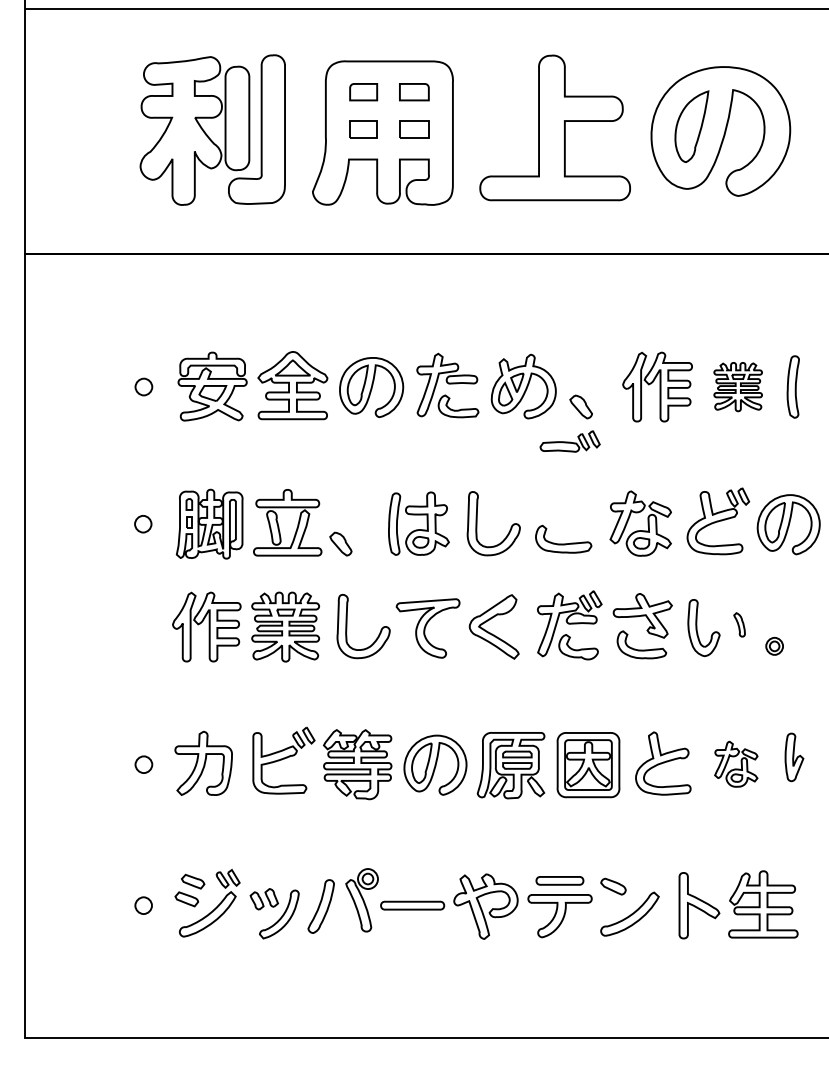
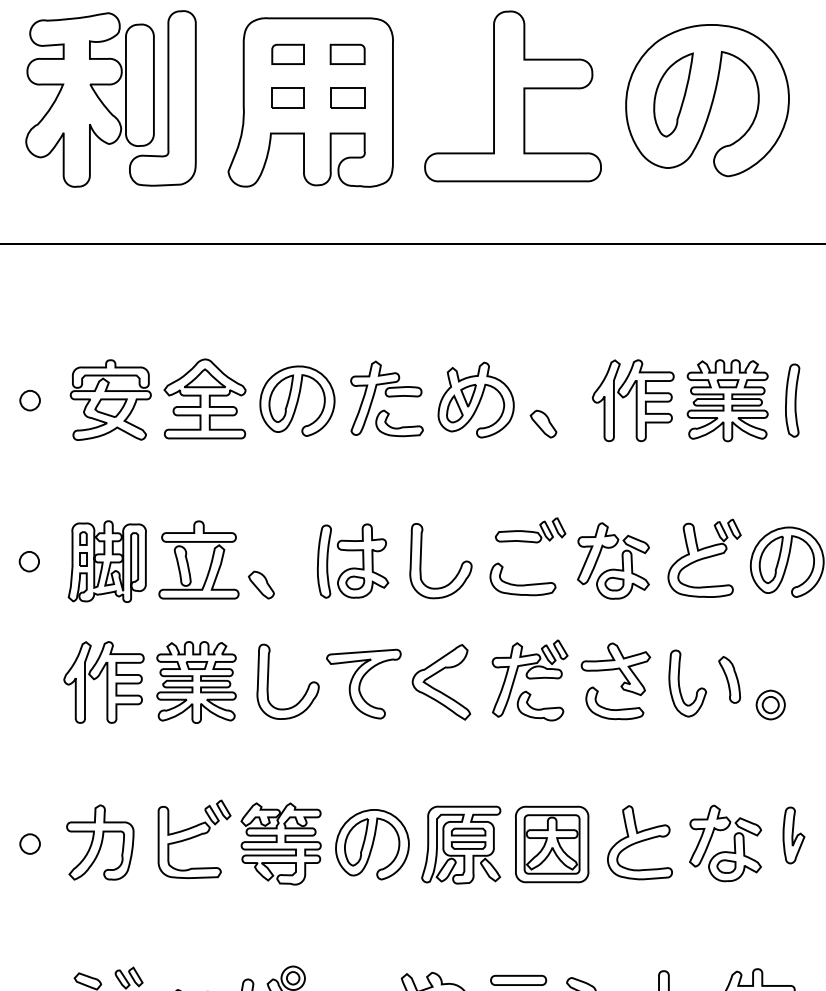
part: (738, 386) -> (728, 400), size x1.43
part: (569, 441) -> (529, 530), moved
part: (739, 624) -> (729, 679), size x1.67
part: (774, 646) -> (770, 705), size x1.43
part: (736, 764) -> (725, 843), size x1.43

